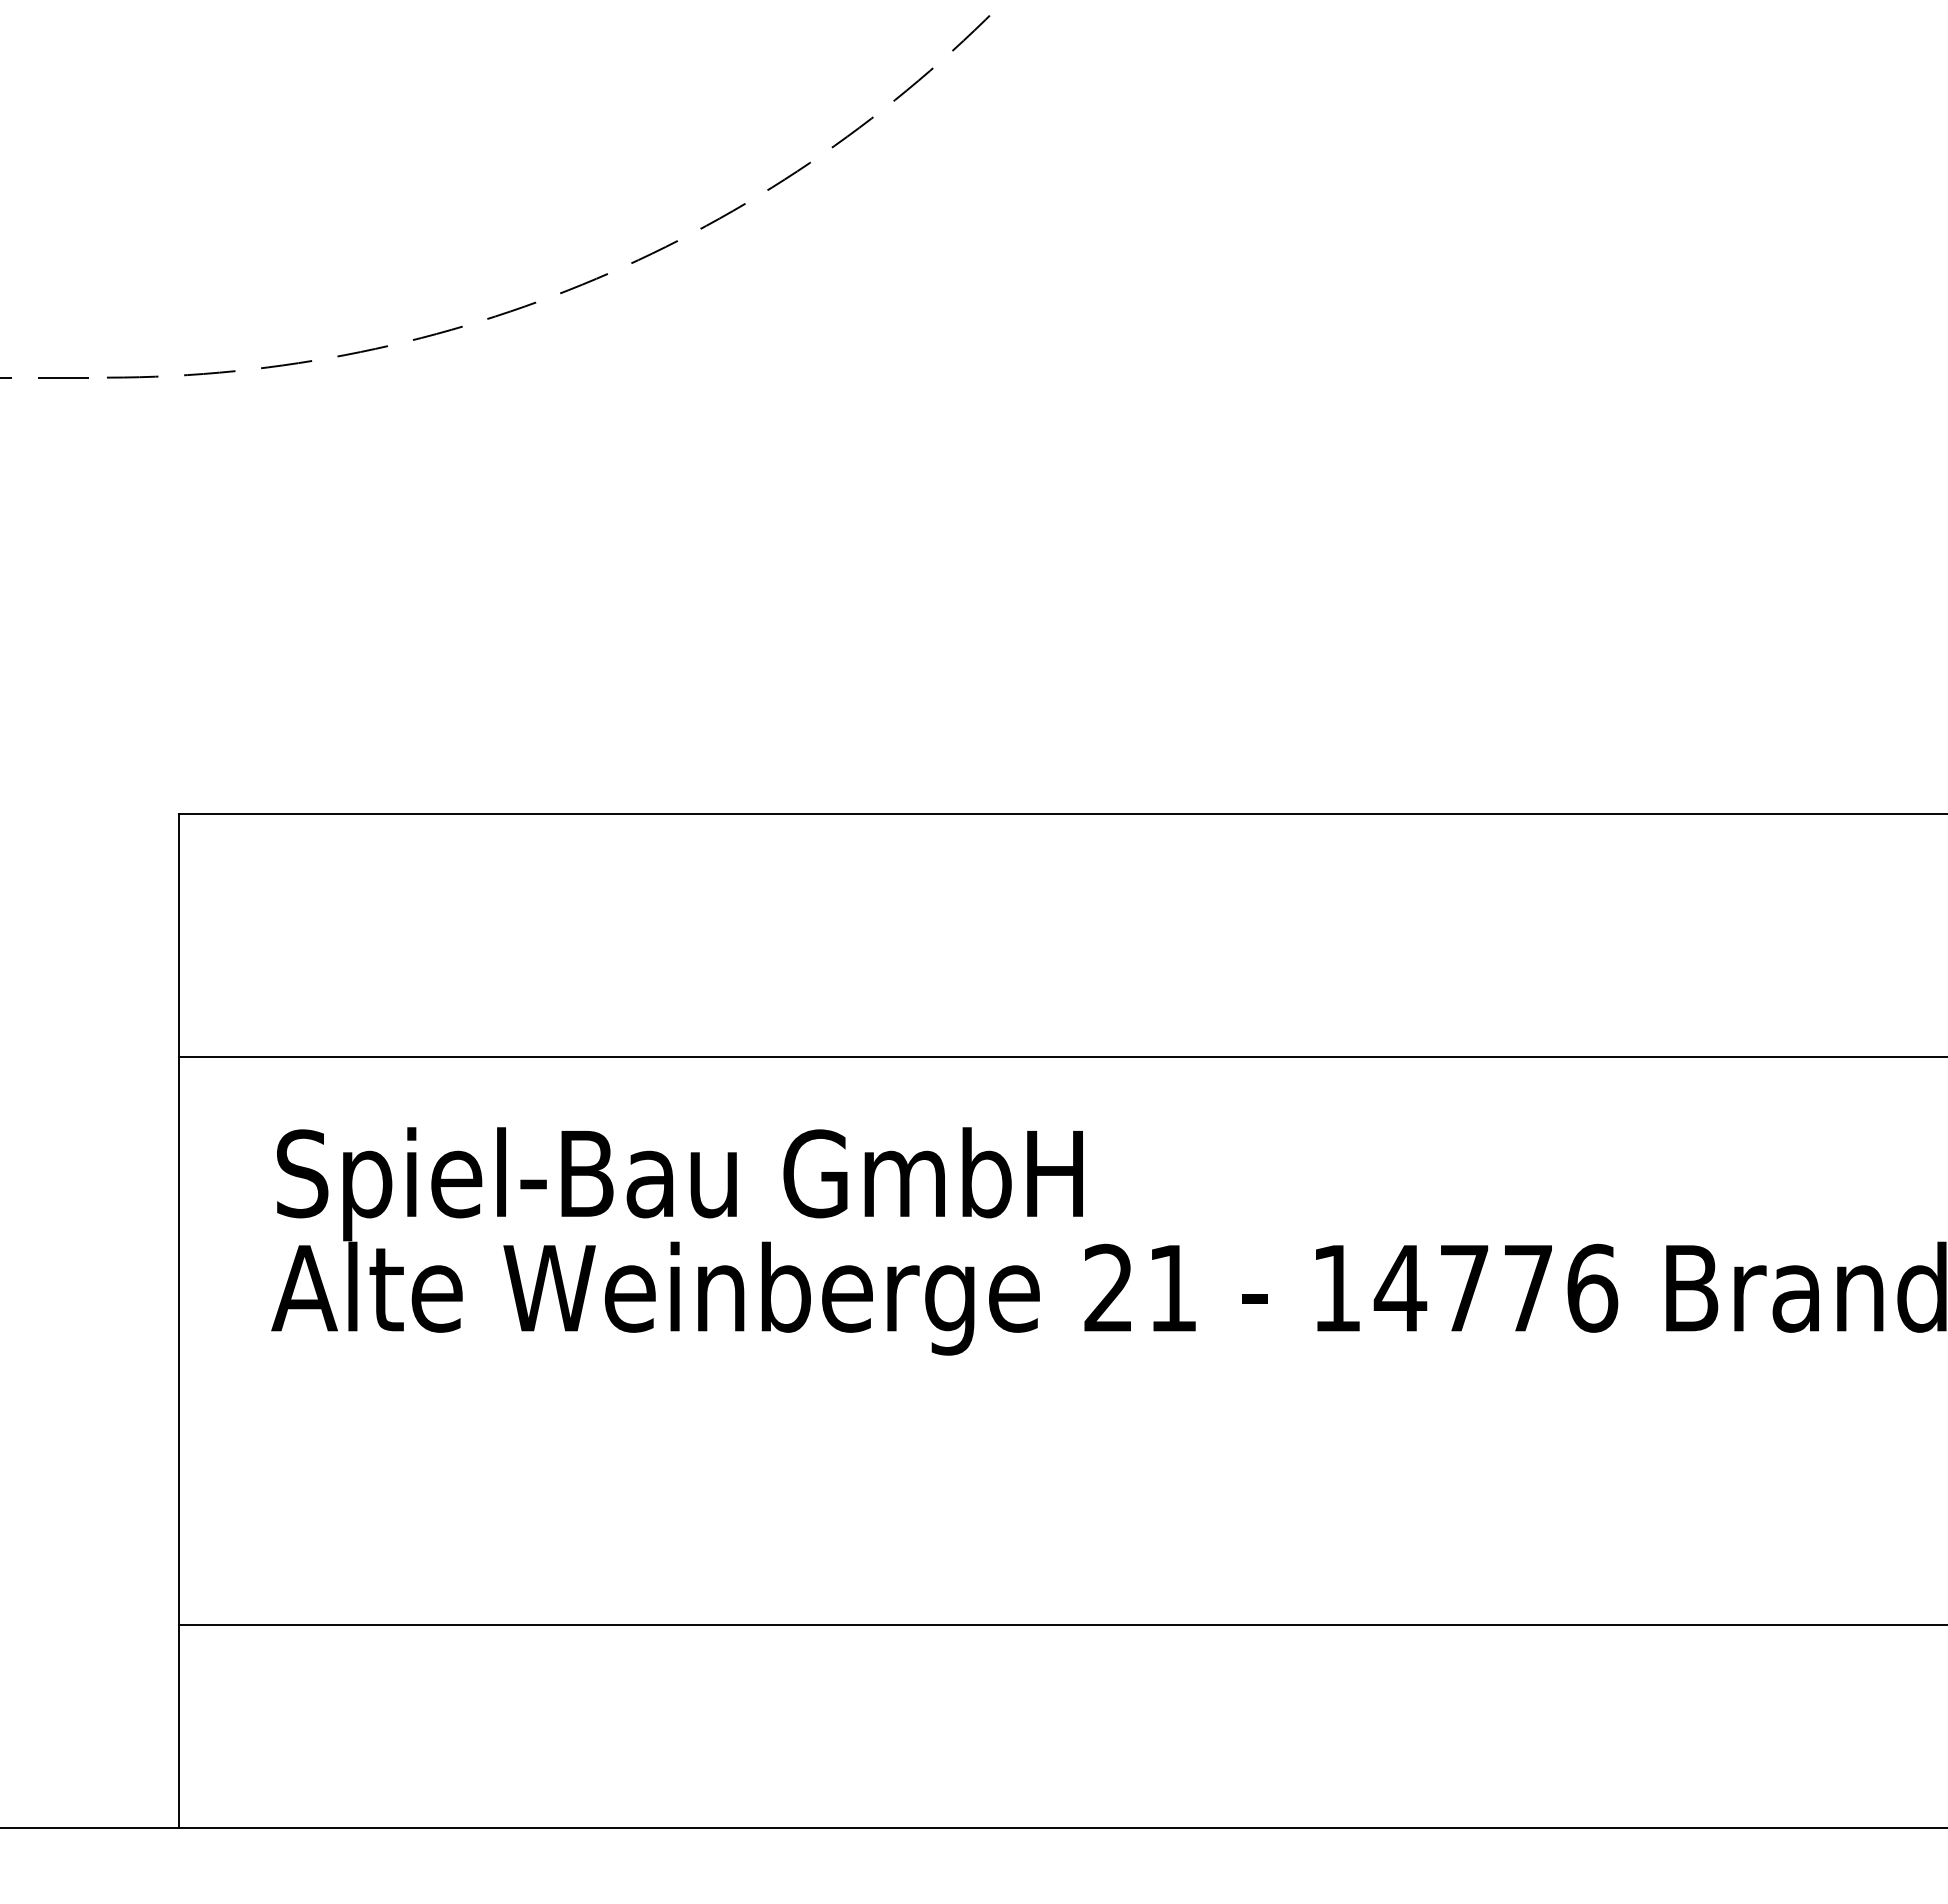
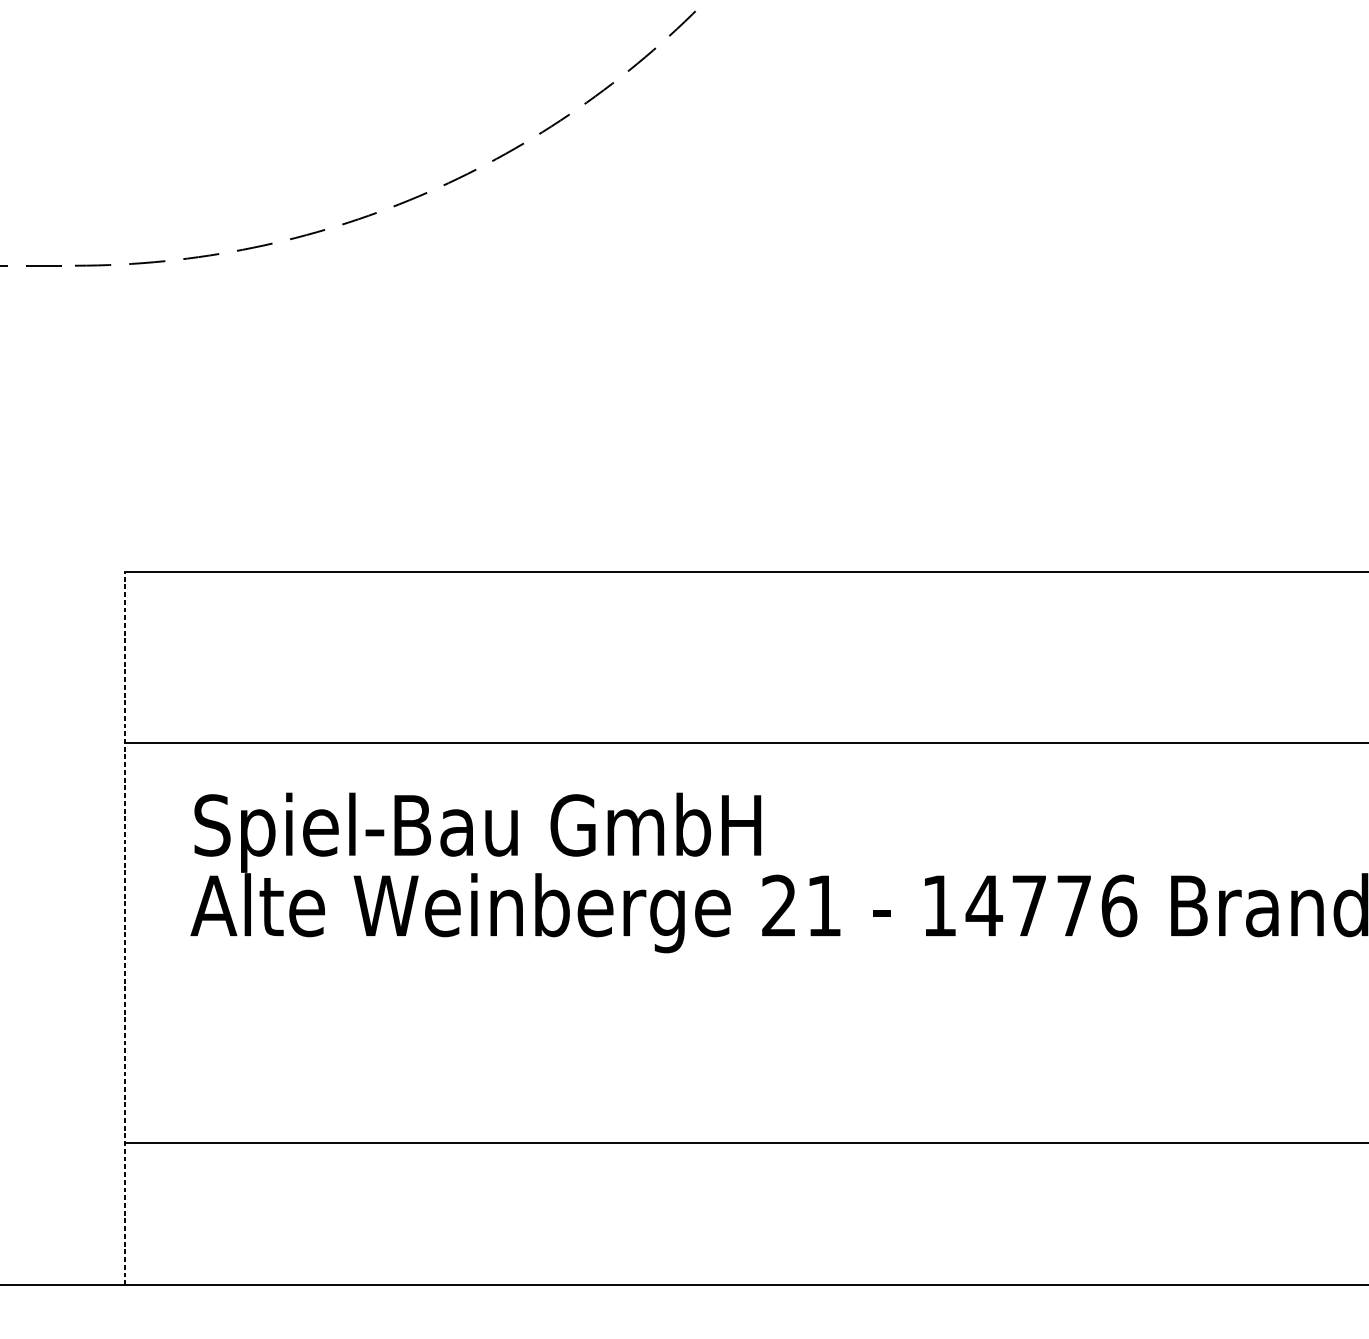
line: (178, 1320) -> (125, 928), solid -> dashed

